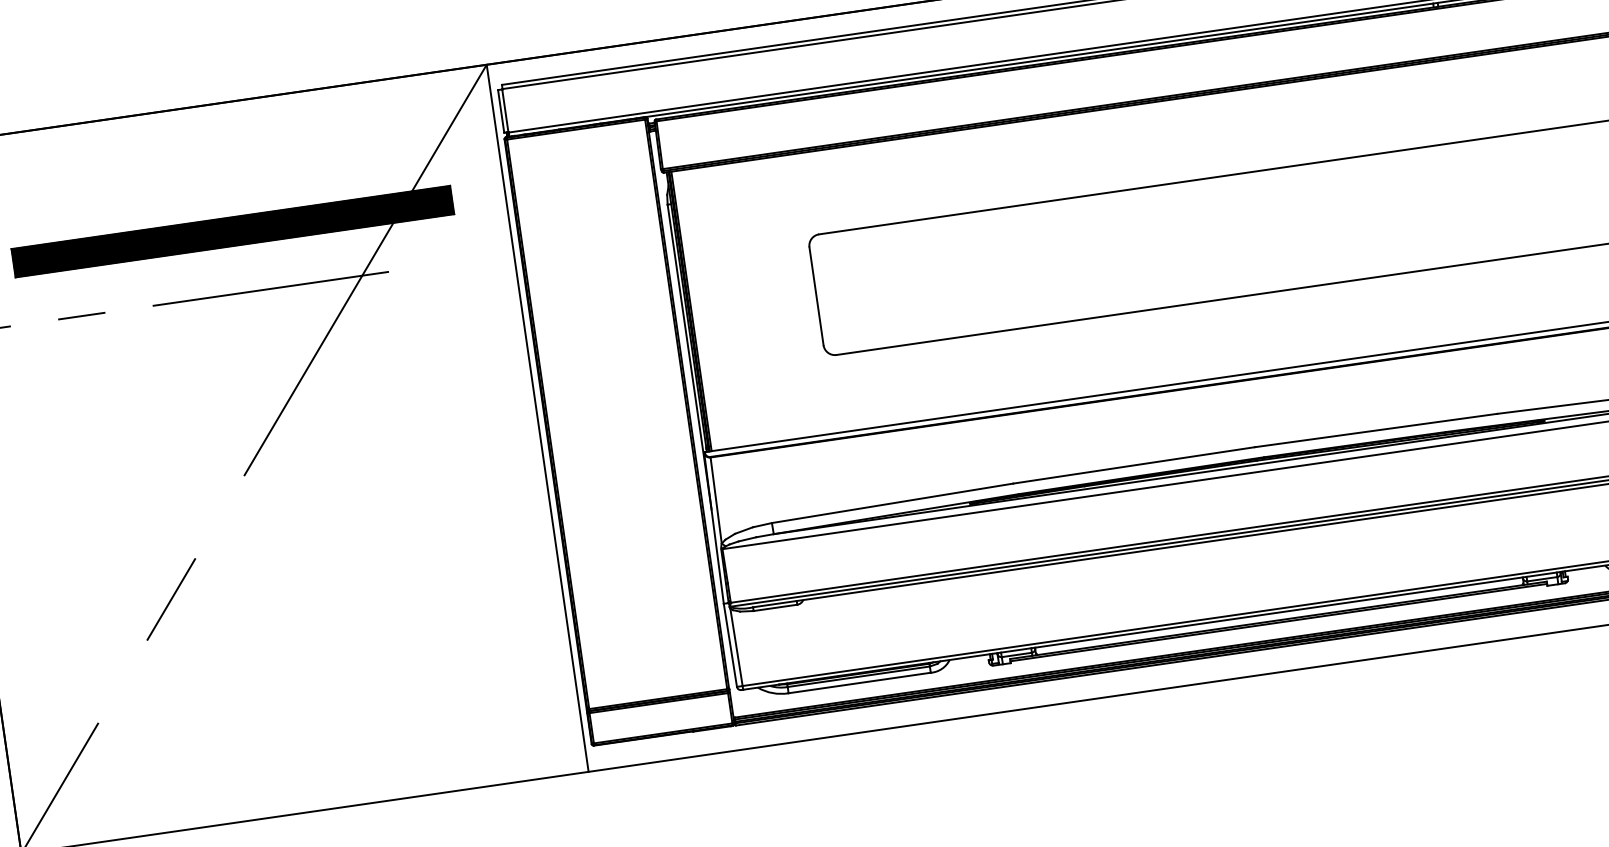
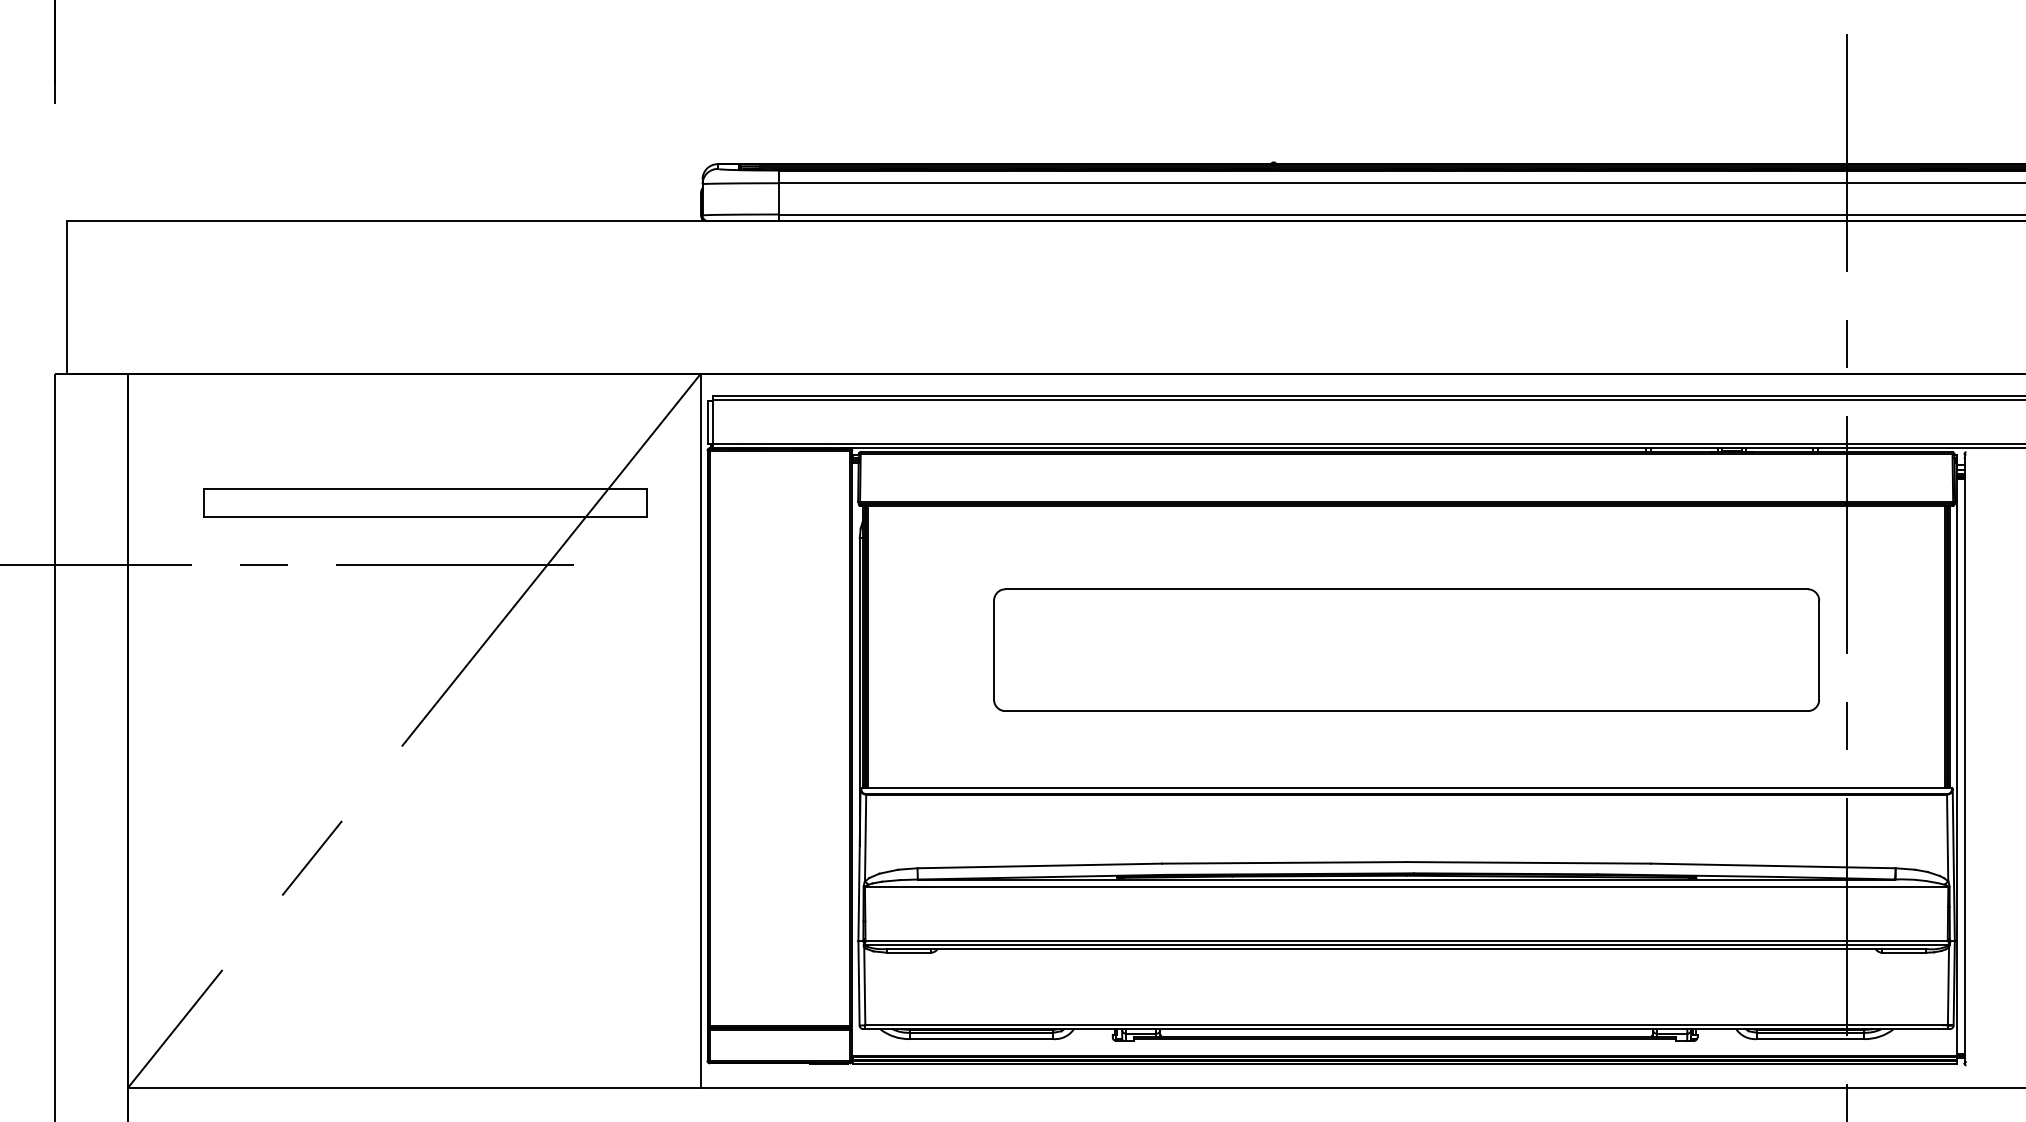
hatch: (232, 231) -> (425, 502), removed

